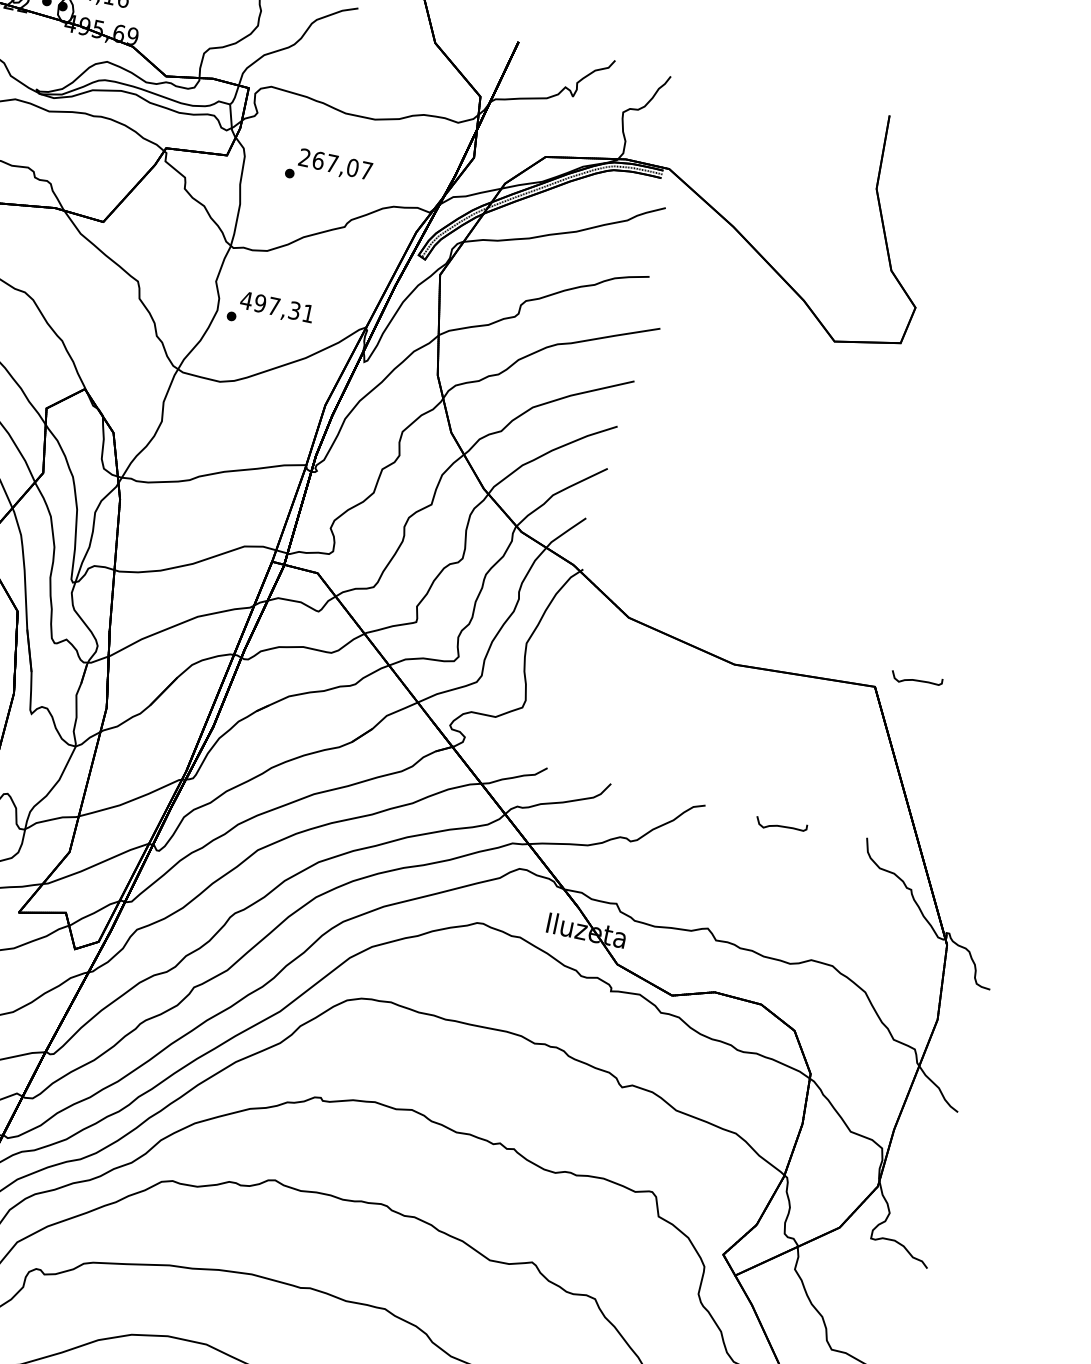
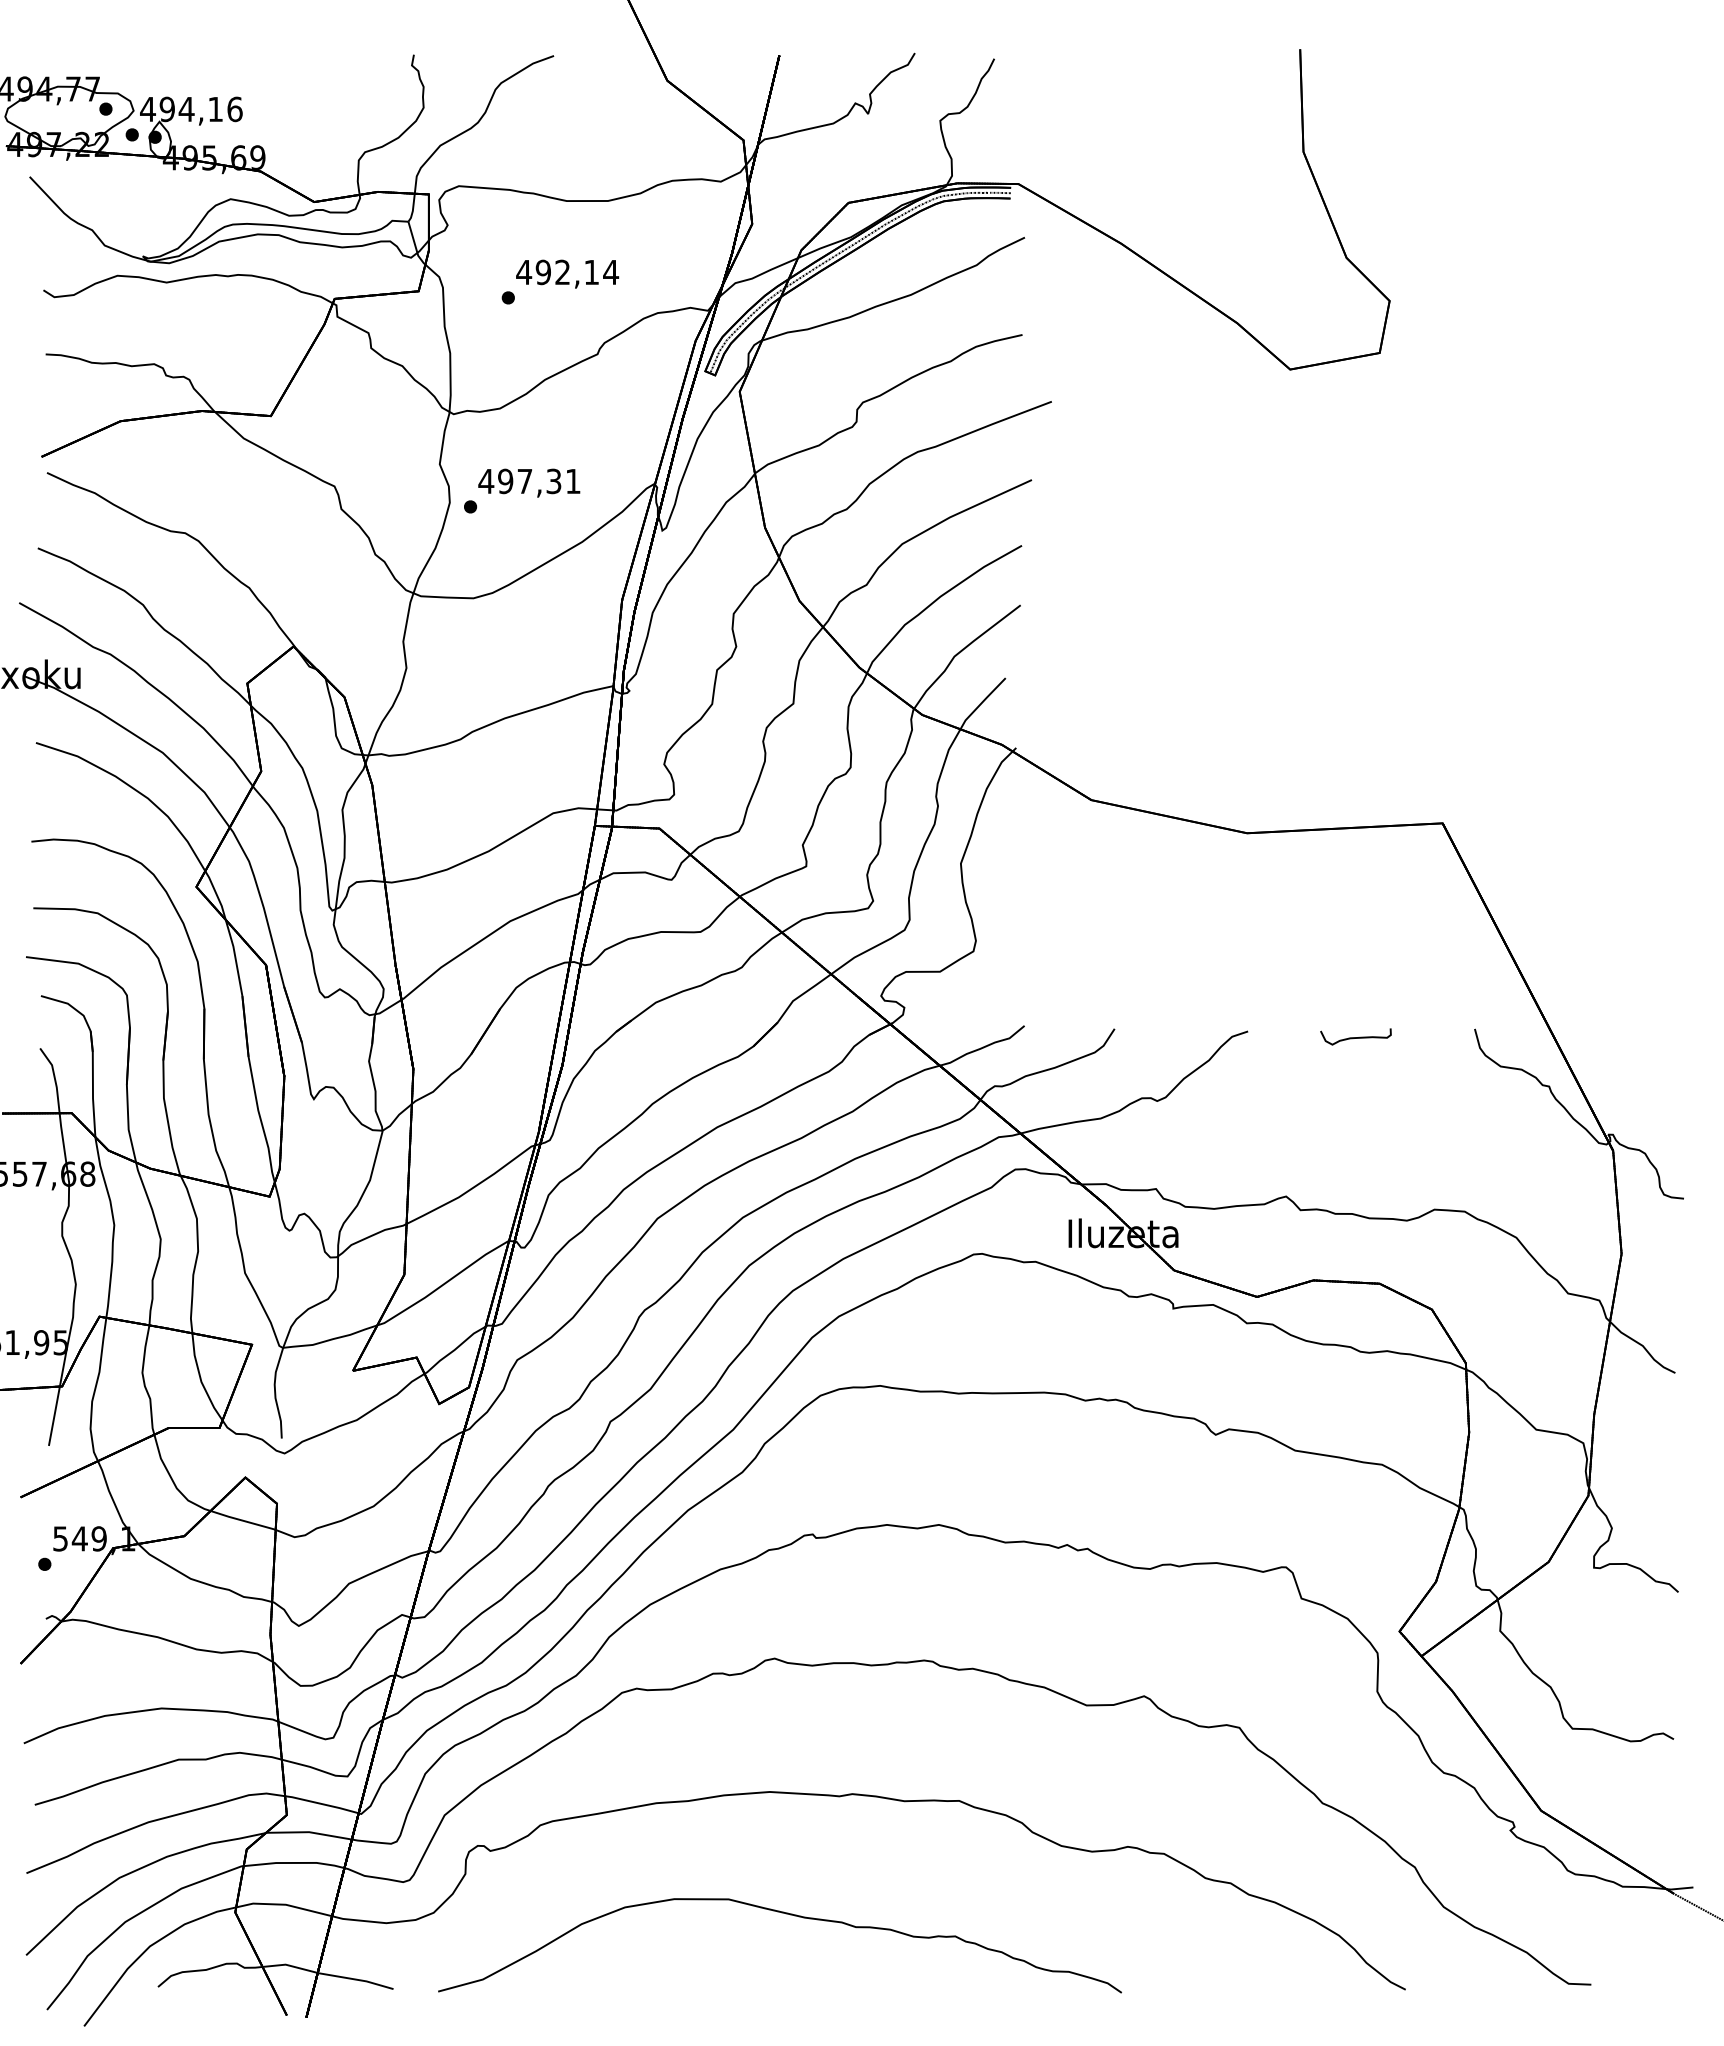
text: (335, 164) -> (567, 272), 267,07 -> 492,14
curve: (916, 680) -> (1496, 802), removed

